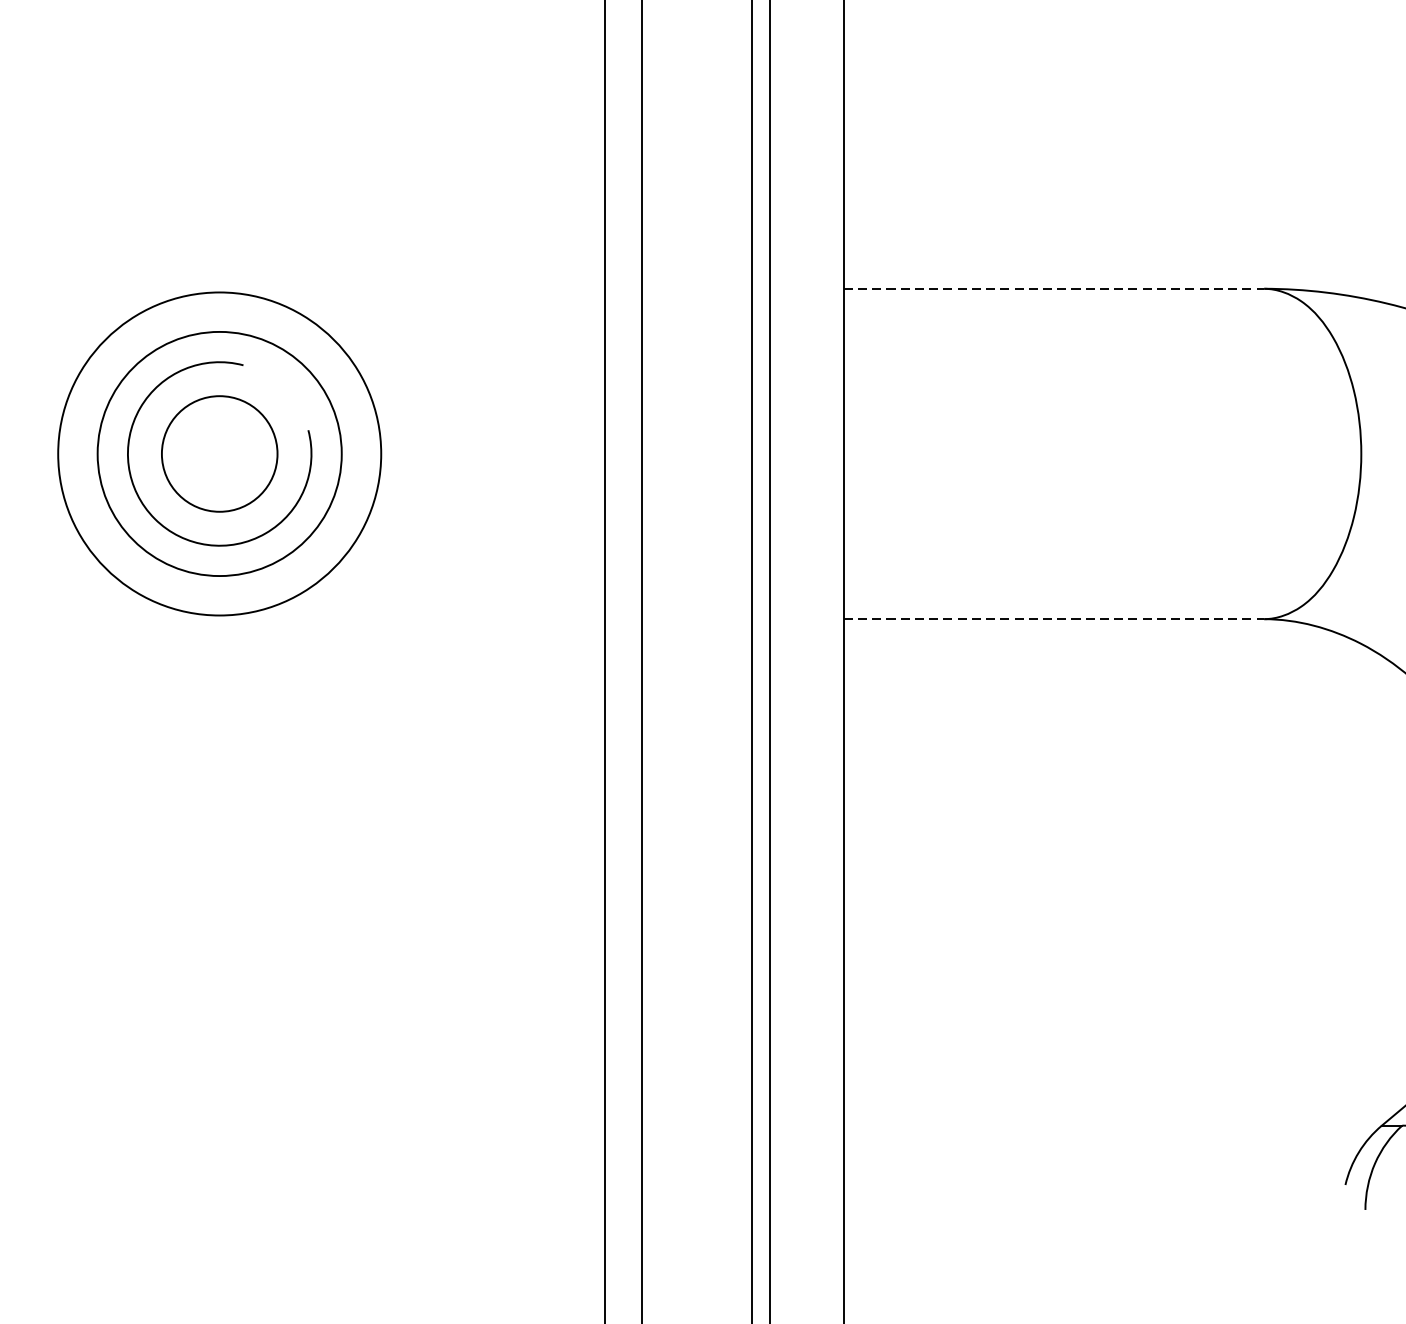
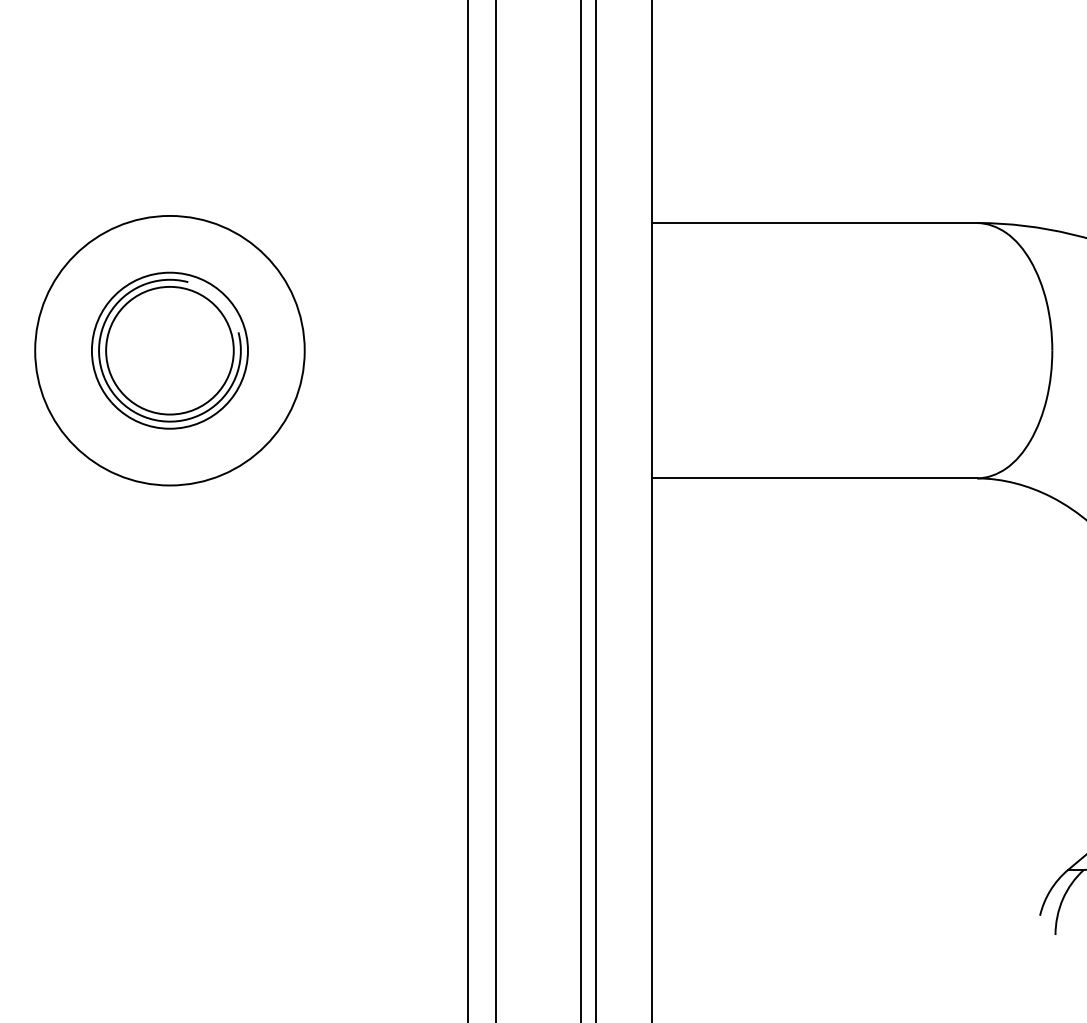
line: (1054, 289) -> (815, 223), dashed -> solid
circle: (219, 453) -> (169, 350), size x0.62
circle: (219, 453) -> (169, 350), size x1.43
circle: (219, 453) -> (169, 350), size x1.43
line: (1054, 619) -> (815, 478), dashed -> solid

